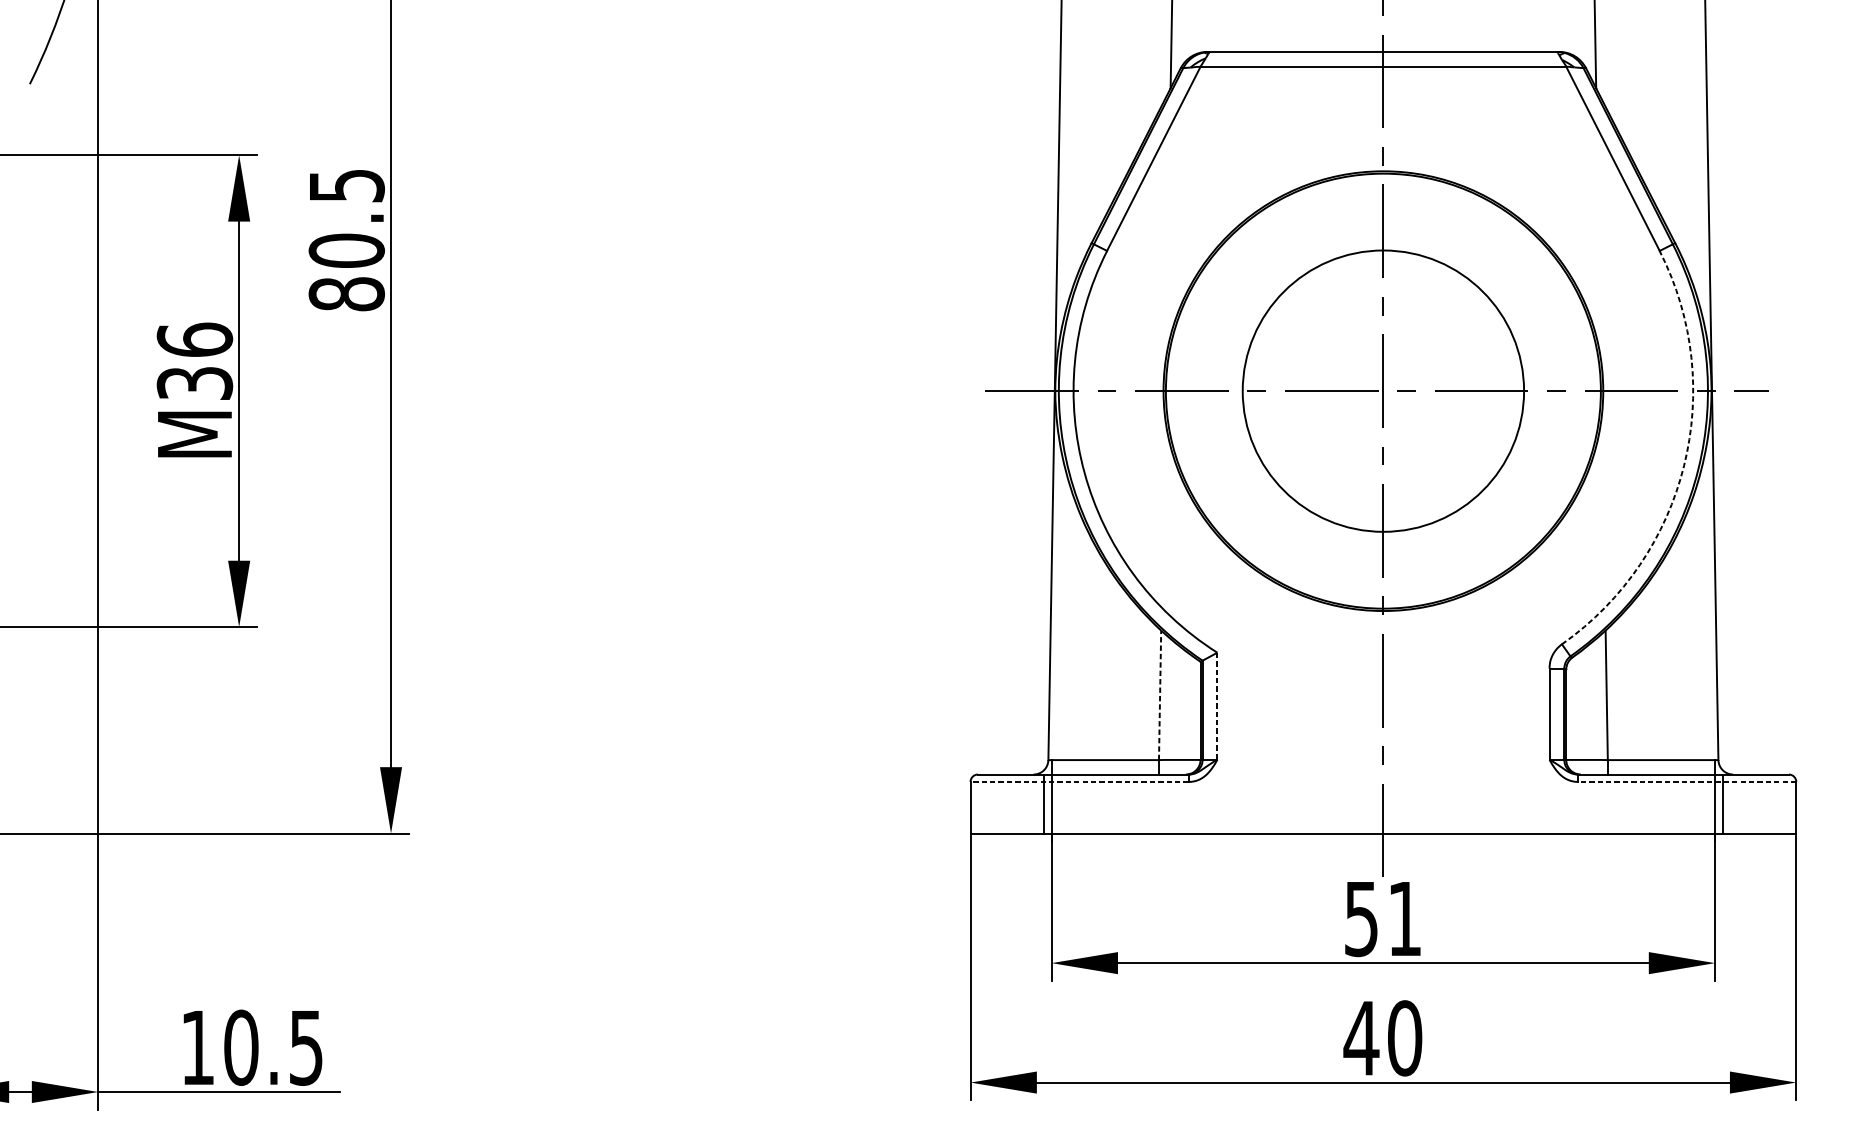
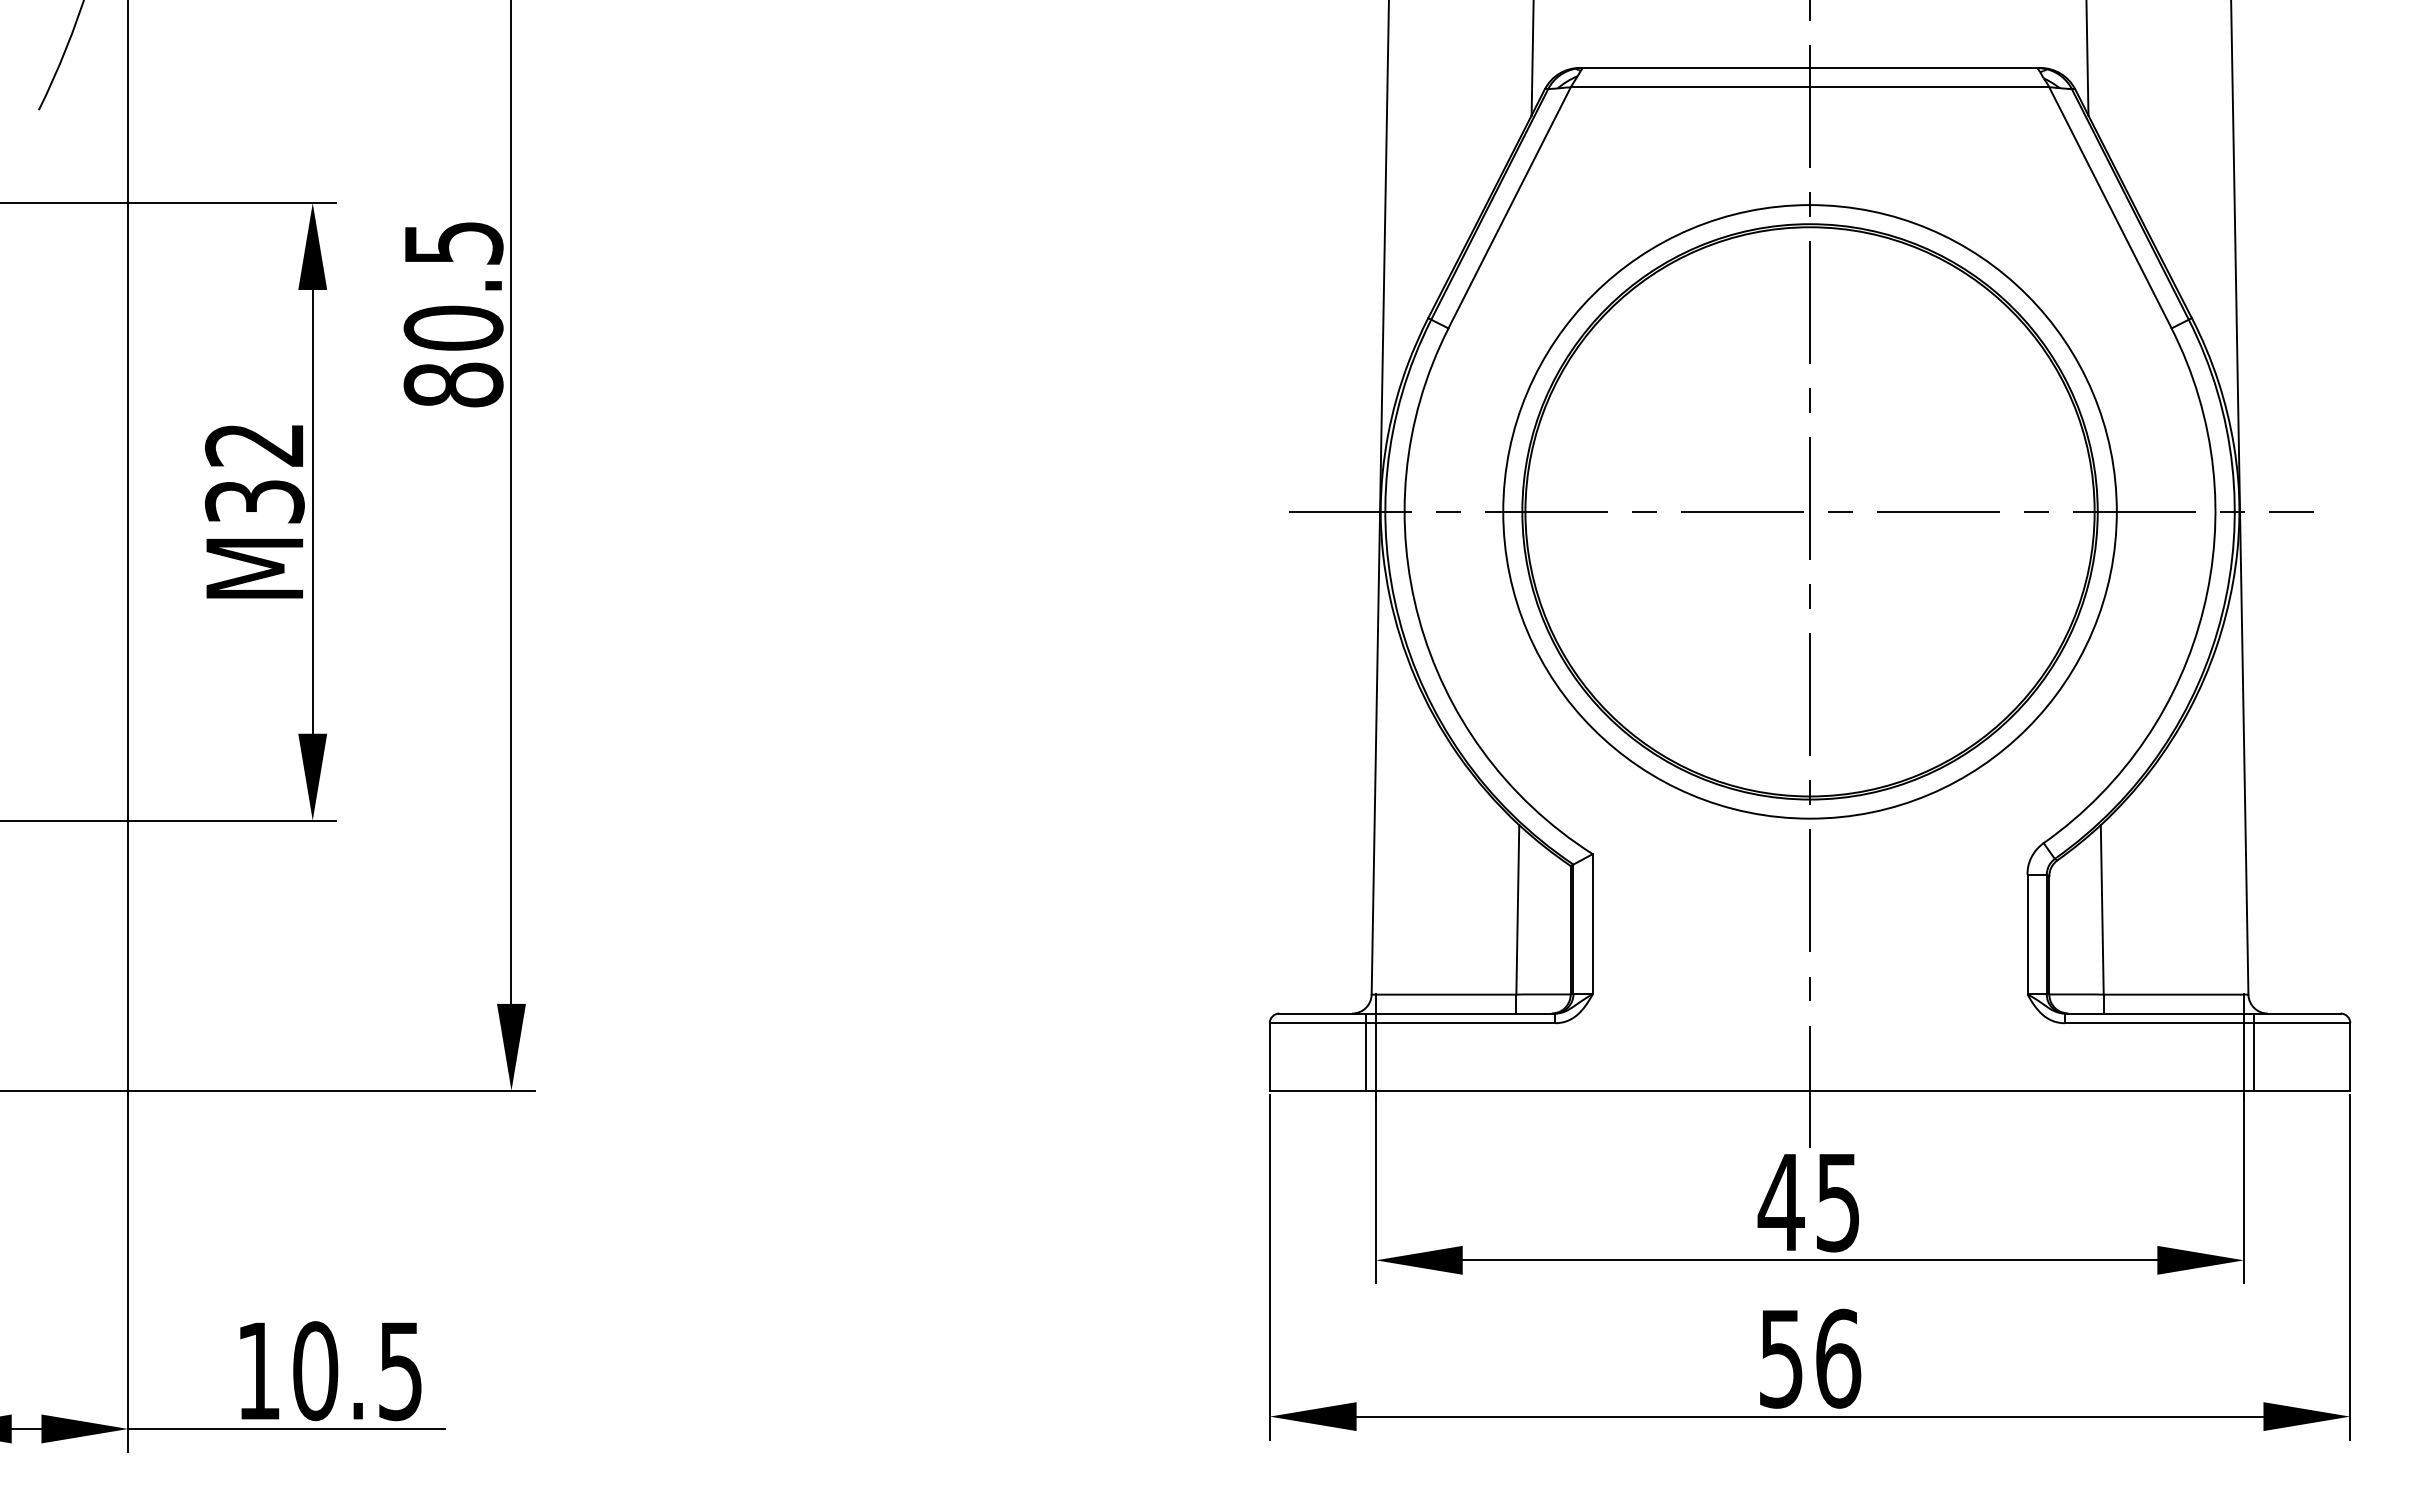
text: (194, 339) -> (254, 444), M36 -> M32
circle: (1382, 390) -> (1809, 511), size x1.67
arc: (1684, 465) -> (2203, 609), dashed -> solid
line: (1159, 695) -> (1517, 909), dashed -> solid
line: (1217, 706) -> (1592, 924), dashed -> solid
line: (1079, 782) -> (1412, 1023), dashed -> solid
line: (1687, 782) -> (2207, 1023), dashed -> solid
text: (1381, 919) -> (1807, 1203), 51 -> 45
text: (1382, 1038) -> (1809, 1358), 40 -> 56

